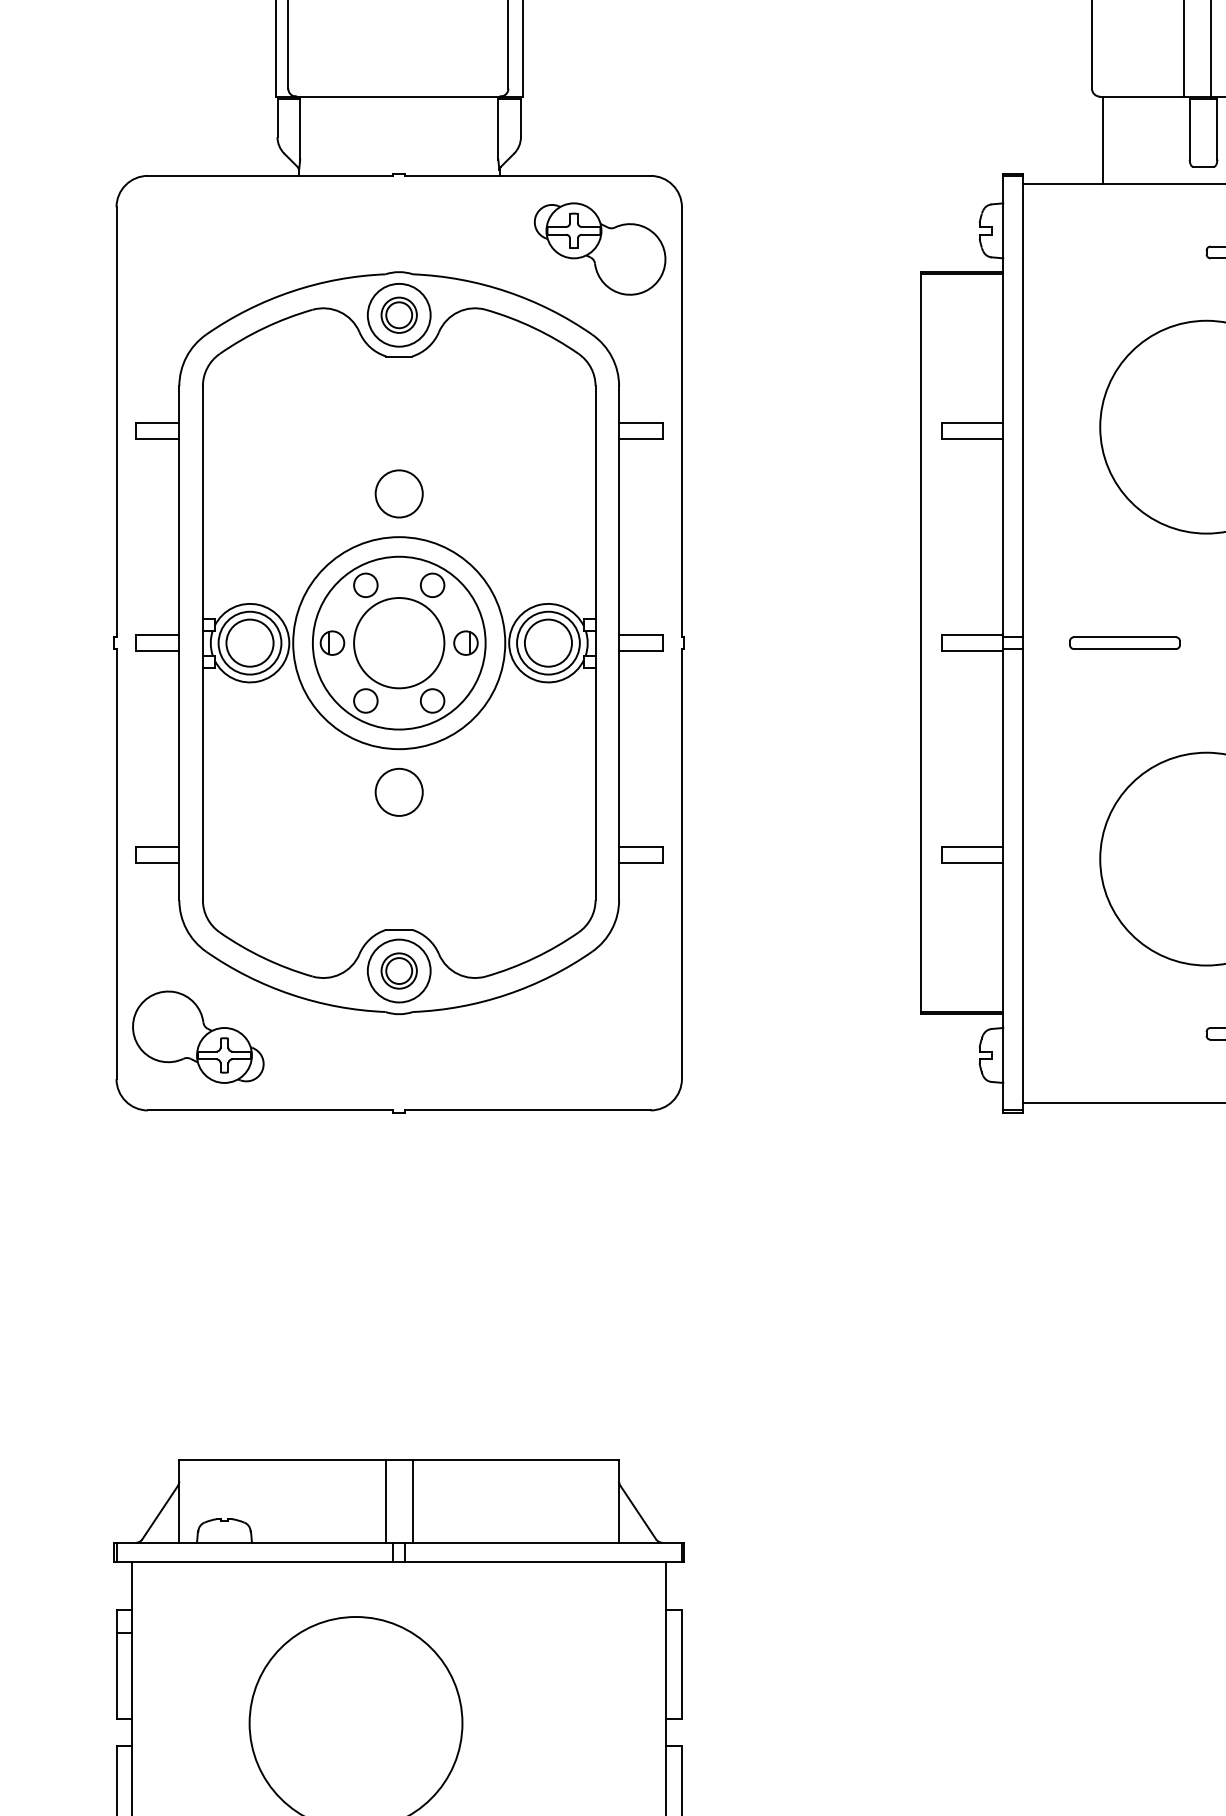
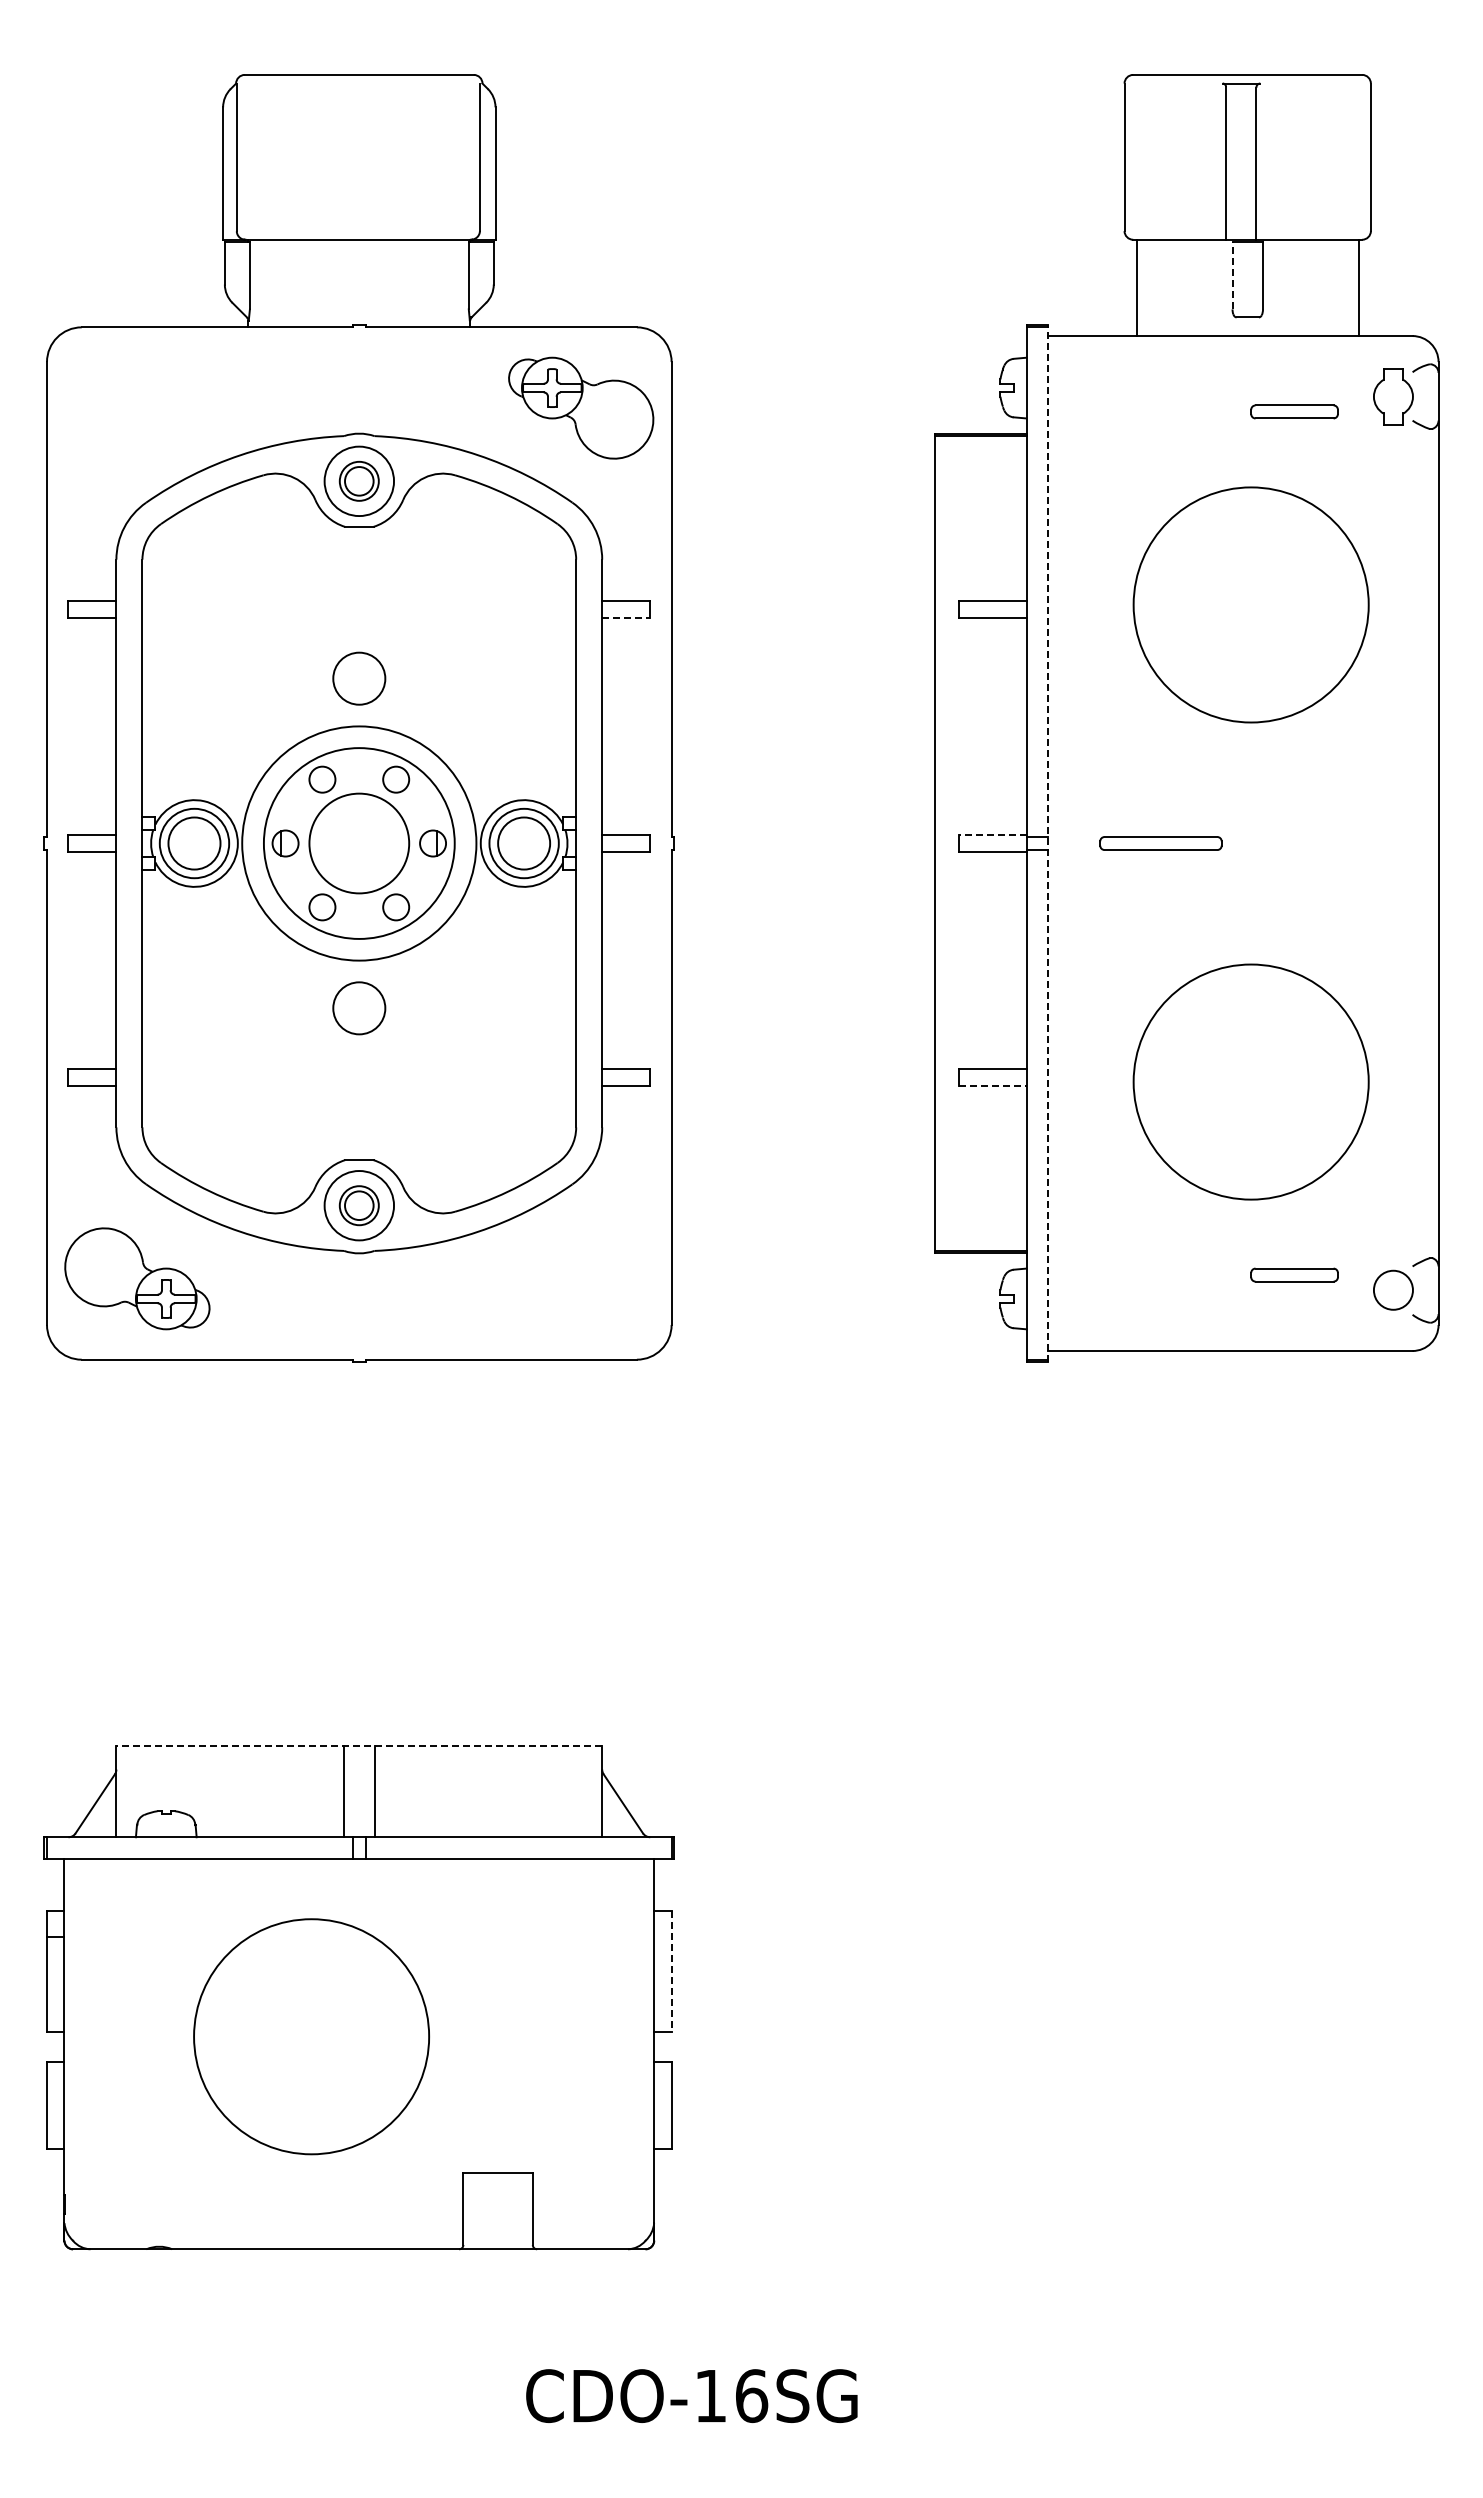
line: (1189, 128) -> (1232, 275), solid -> dashed
line: (641, 438) -> (626, 617), solid -> dashed
line: (972, 634) -> (992, 834), solid -> dashed
line: (1023, 643) -> (1048, 843), solid -> dashed
line: (972, 863) -> (992, 1086), solid -> dashed
line: (399, 1460) -> (359, 1746), solid -> dashed
line: (681, 1664) -> (671, 1971), solid -> dashed

